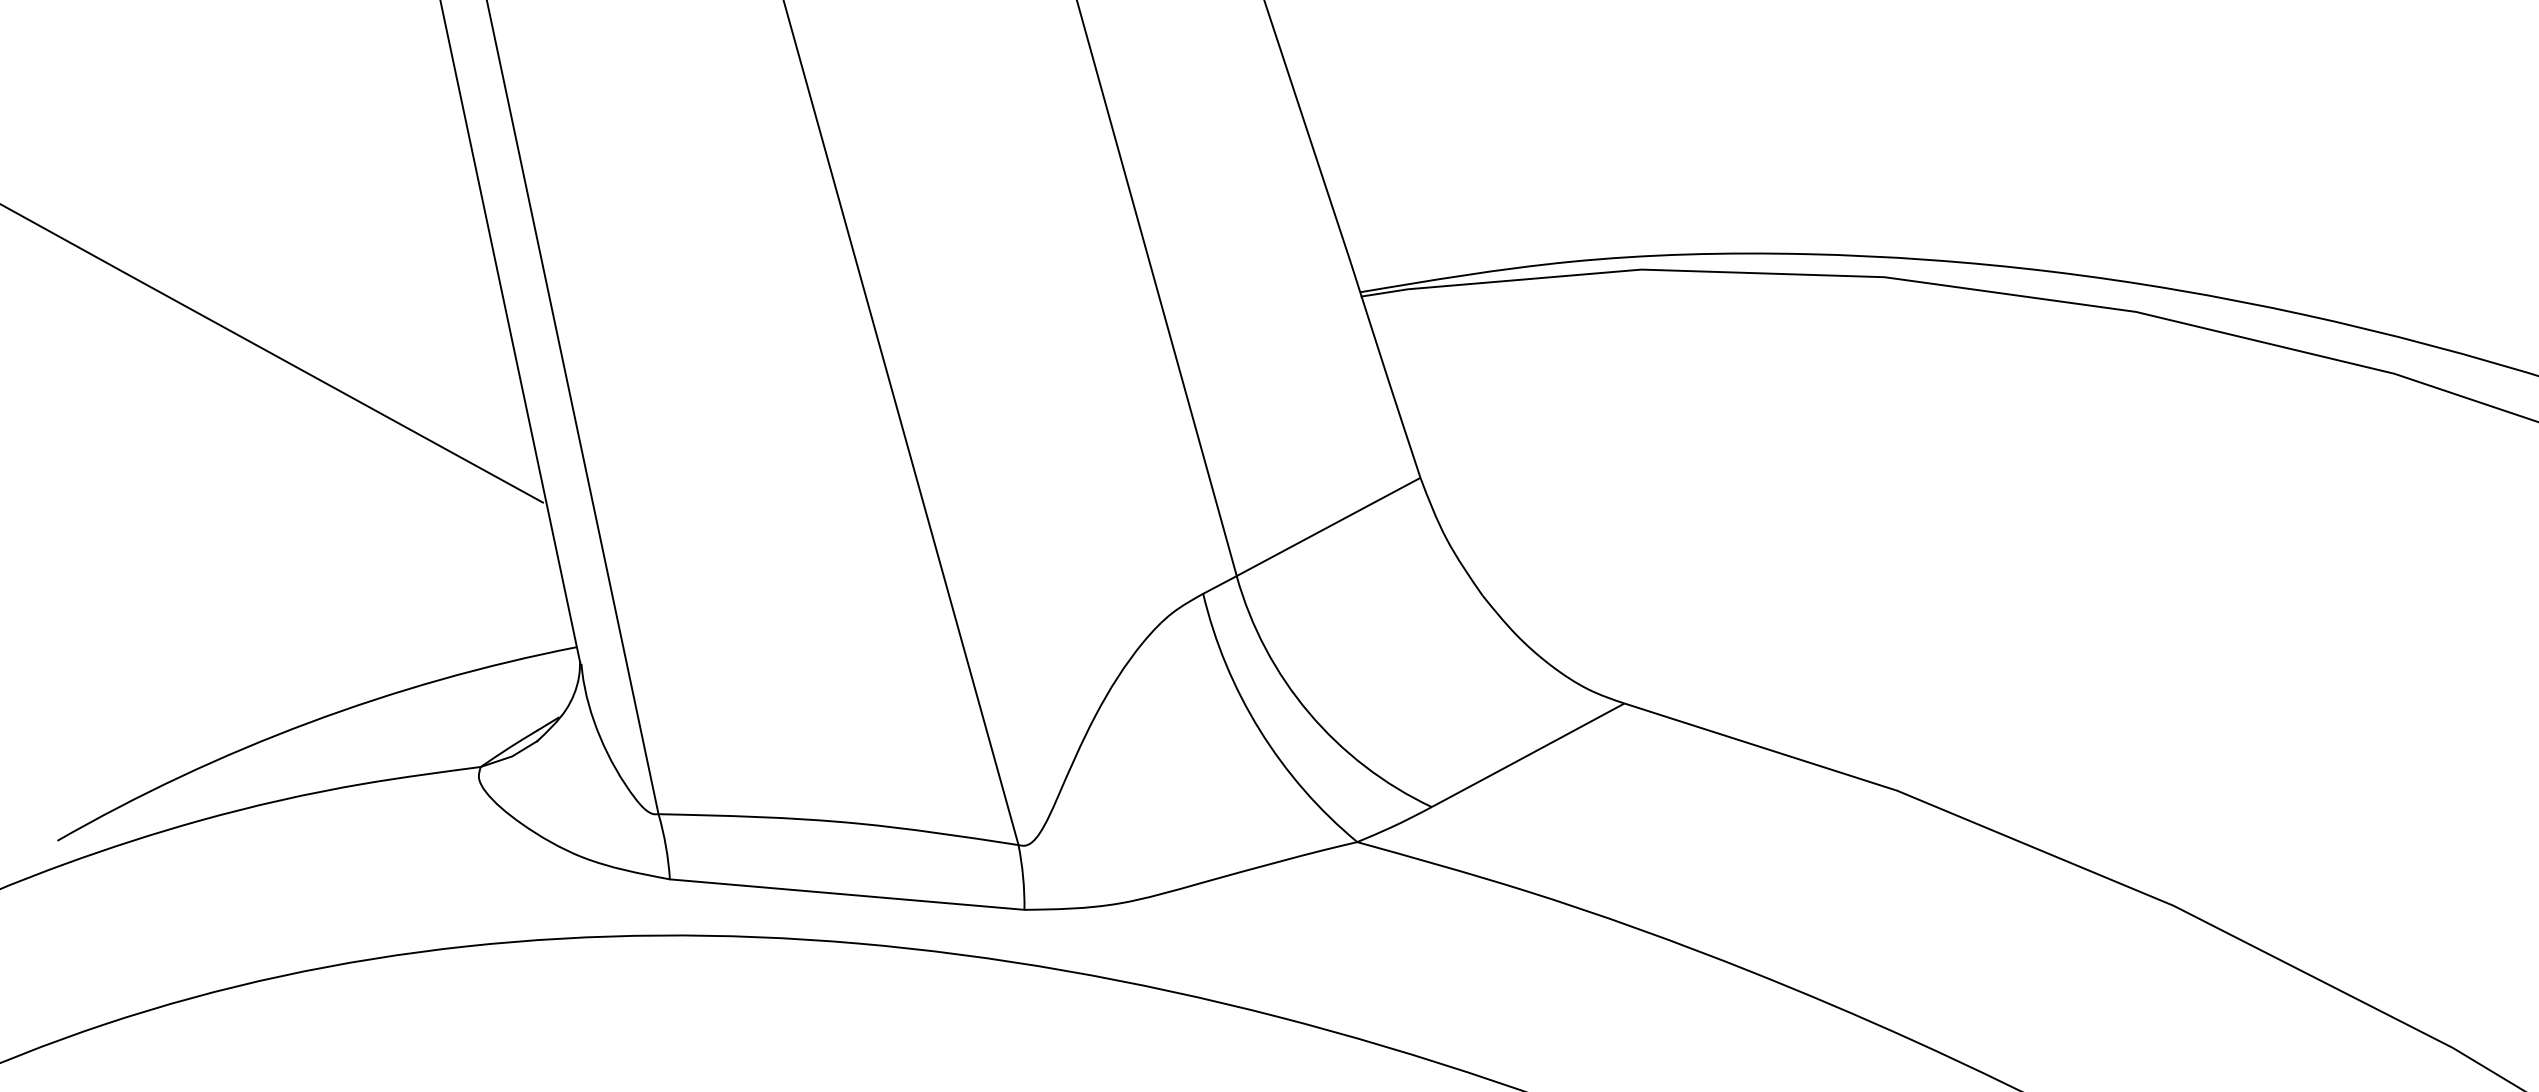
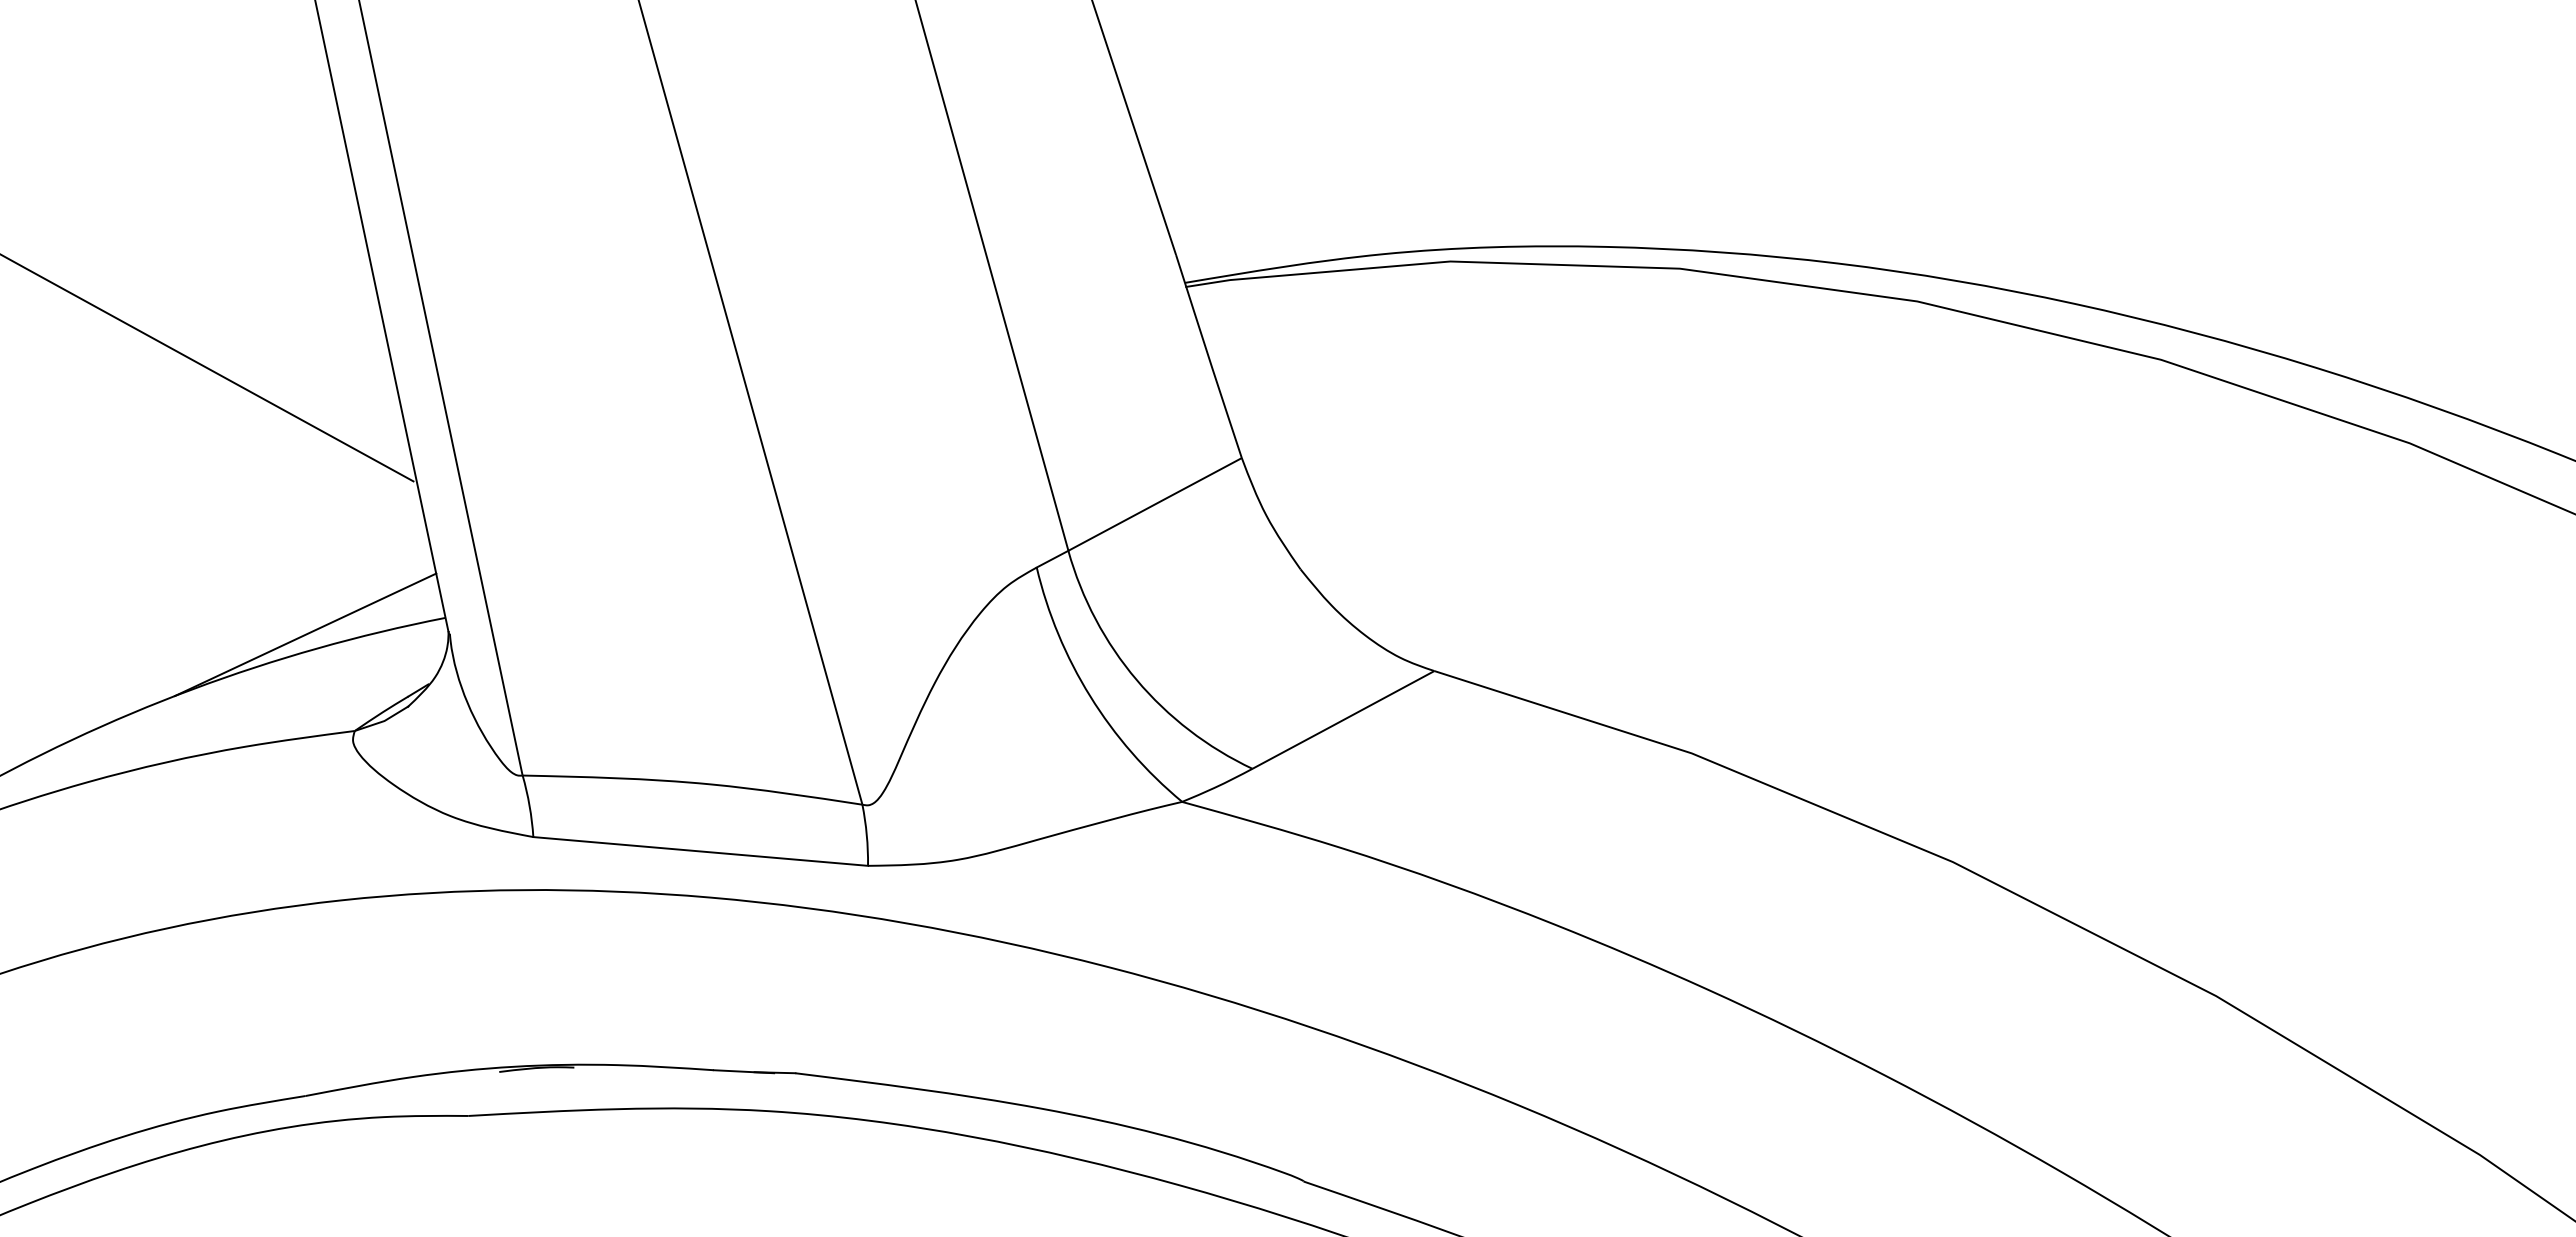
line: (428, 664) -> (305, 634), added

